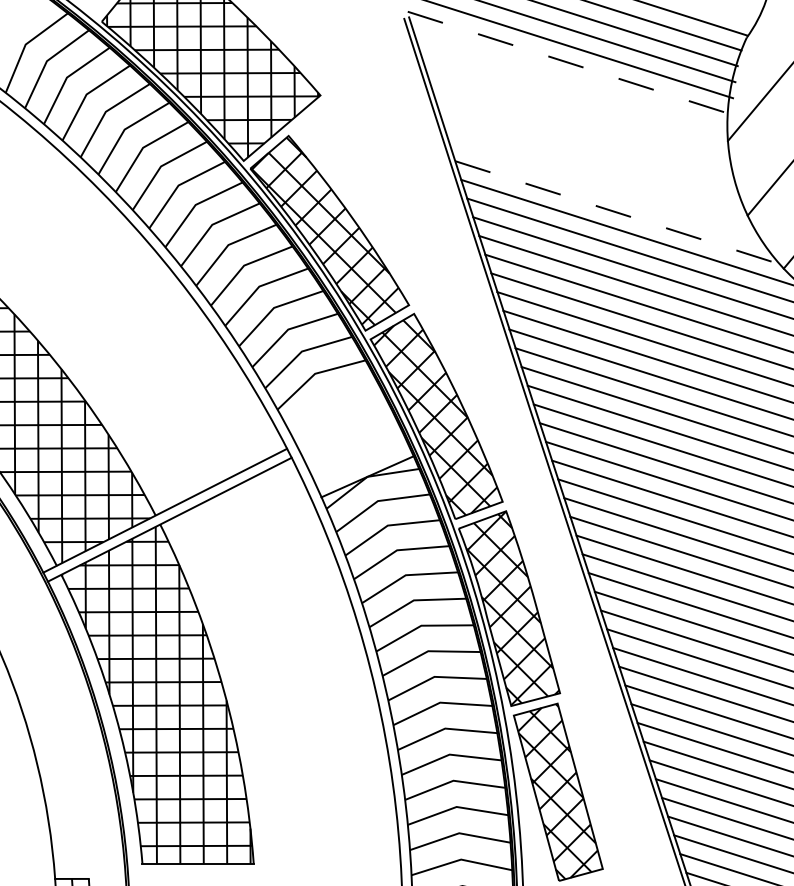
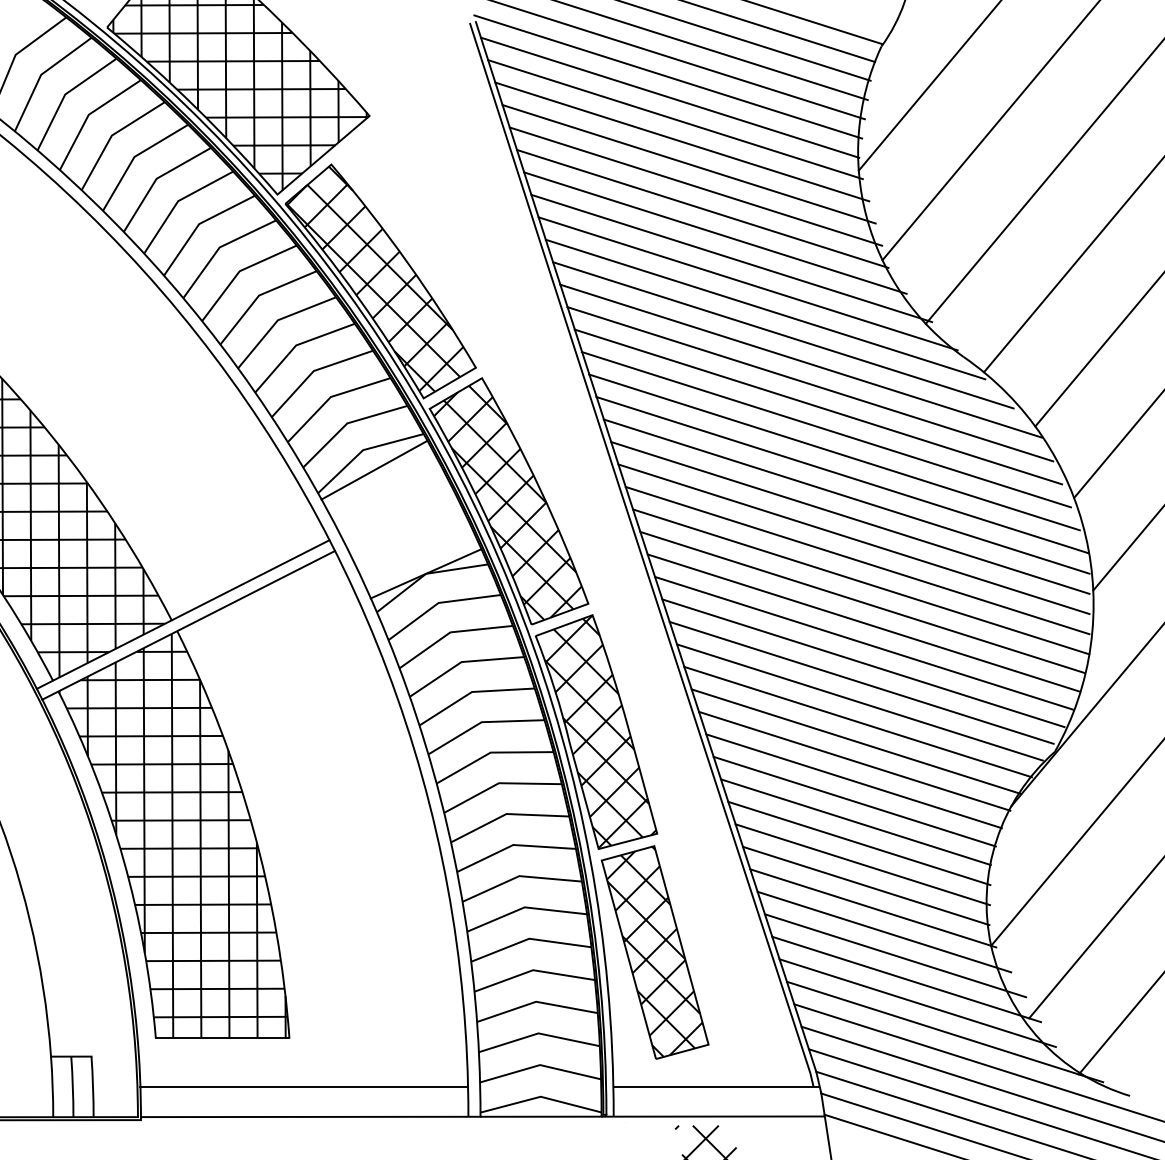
line: (569, 63) -> (668, 77), dashed -> solid
line: (570, 80) -> (669, 97), added
line: (575, 98) -> (675, 119), added
line: (581, 116) -> (682, 141), added
line: (586, 135) -> (688, 164), added
line: (591, 154) -> (695, 186), added
line: (597, 172) -> (702, 208), added
line: (608, 192) -> (715, 232), added
line: (622, 214) -> (732, 258), dashed -> solid
line: (324, 389) -> (374, 469), added

